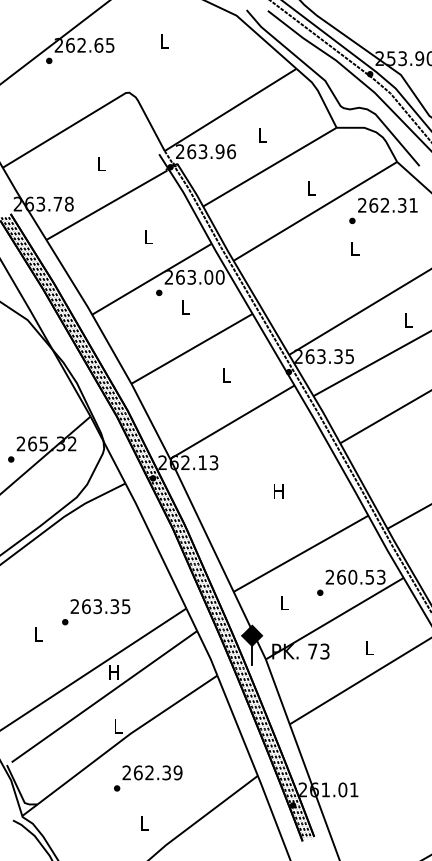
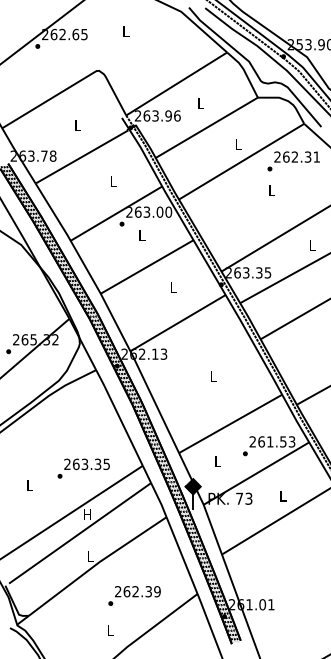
text: (278, 491) -> (213, 376), H -> L
text: (351, 576) -> (269, 441), 260.53 -> 261.53
text: (95, 612) -> (83, 468), moved
text: (148, 777) -> (134, 595), moved

